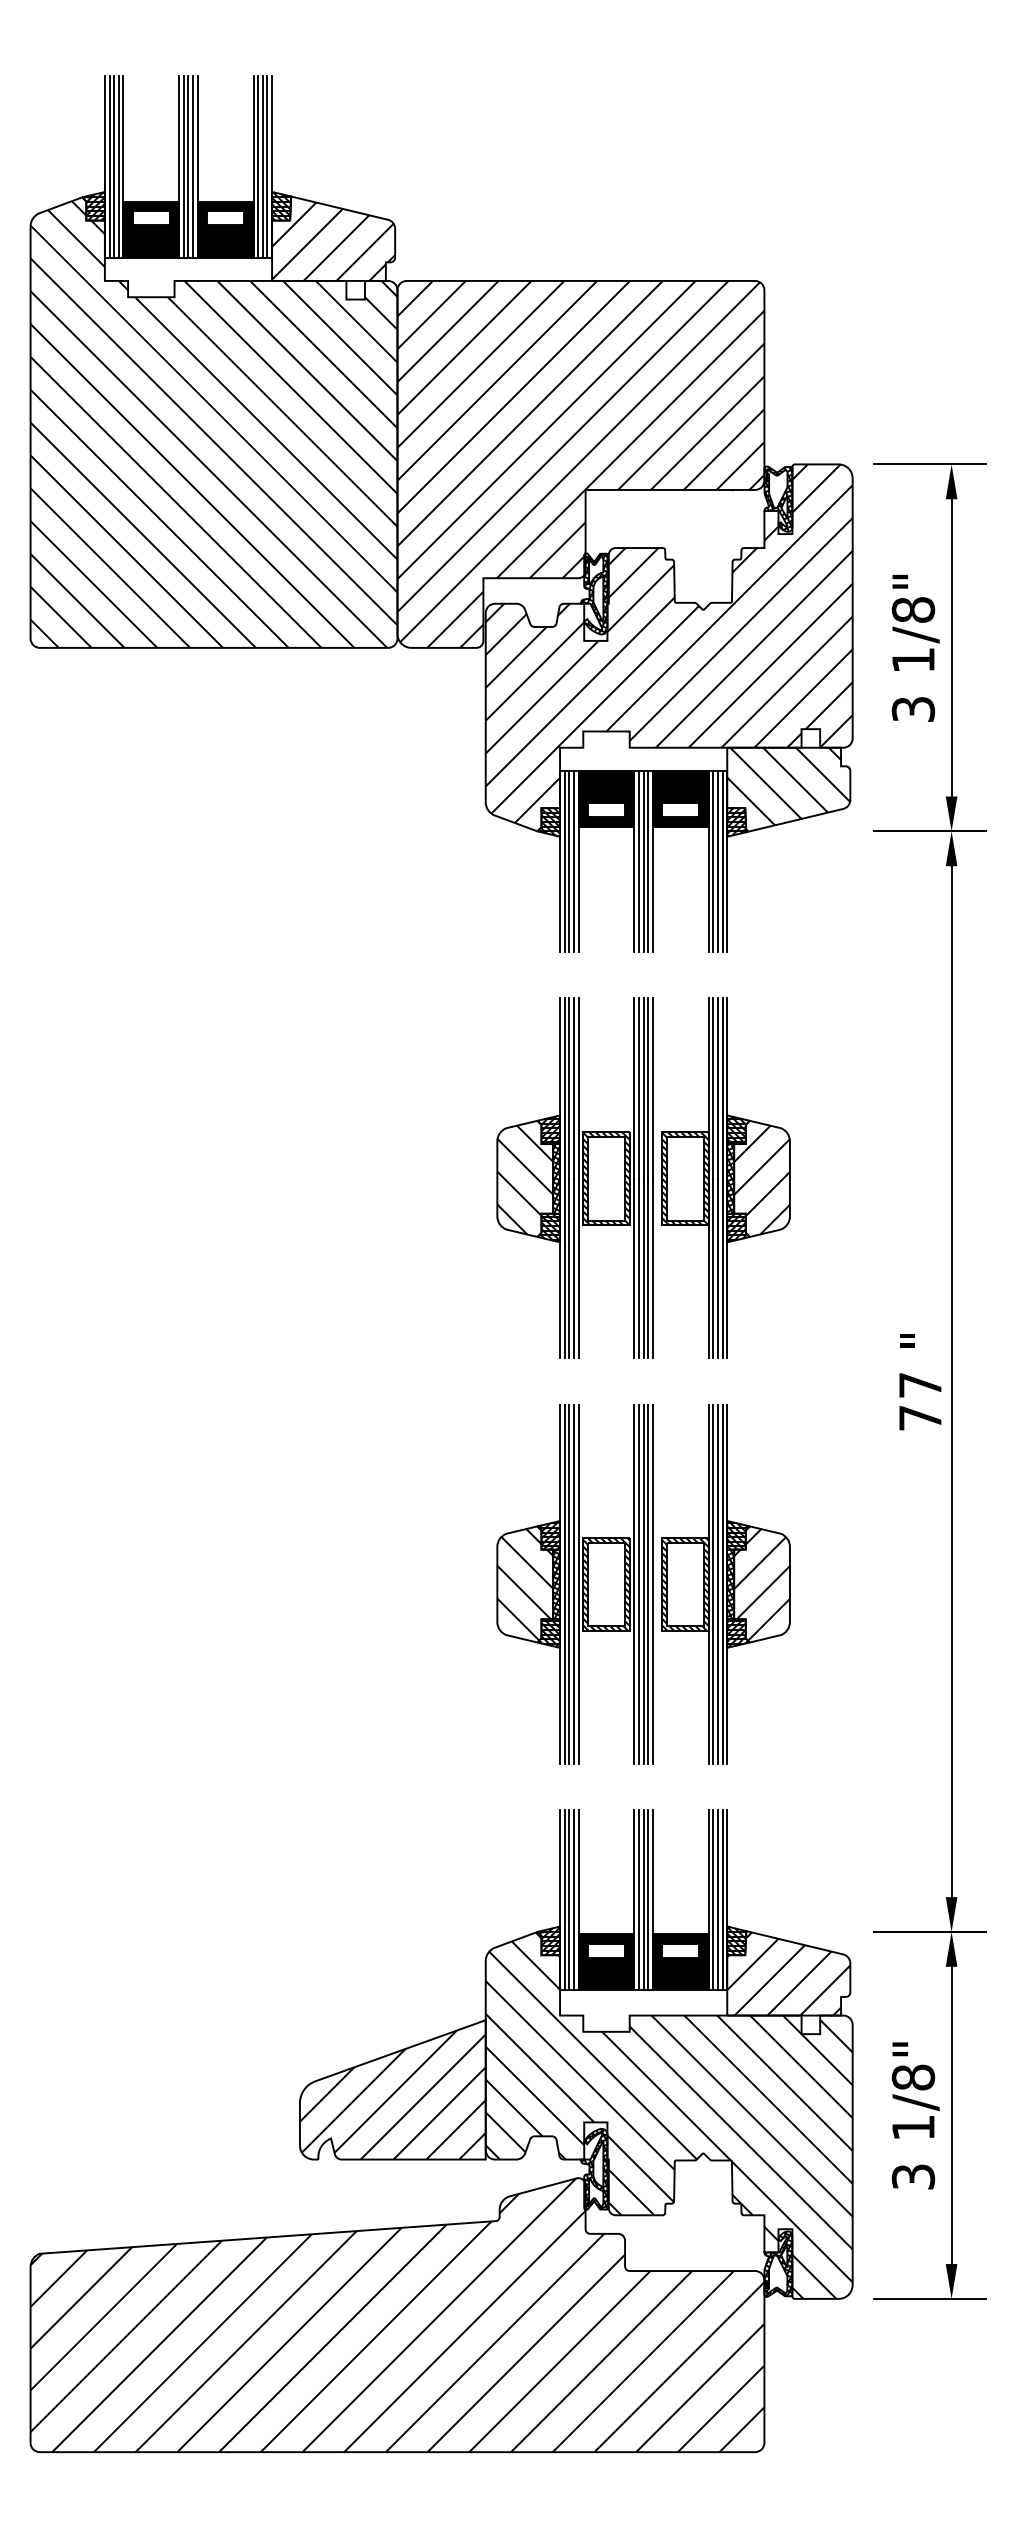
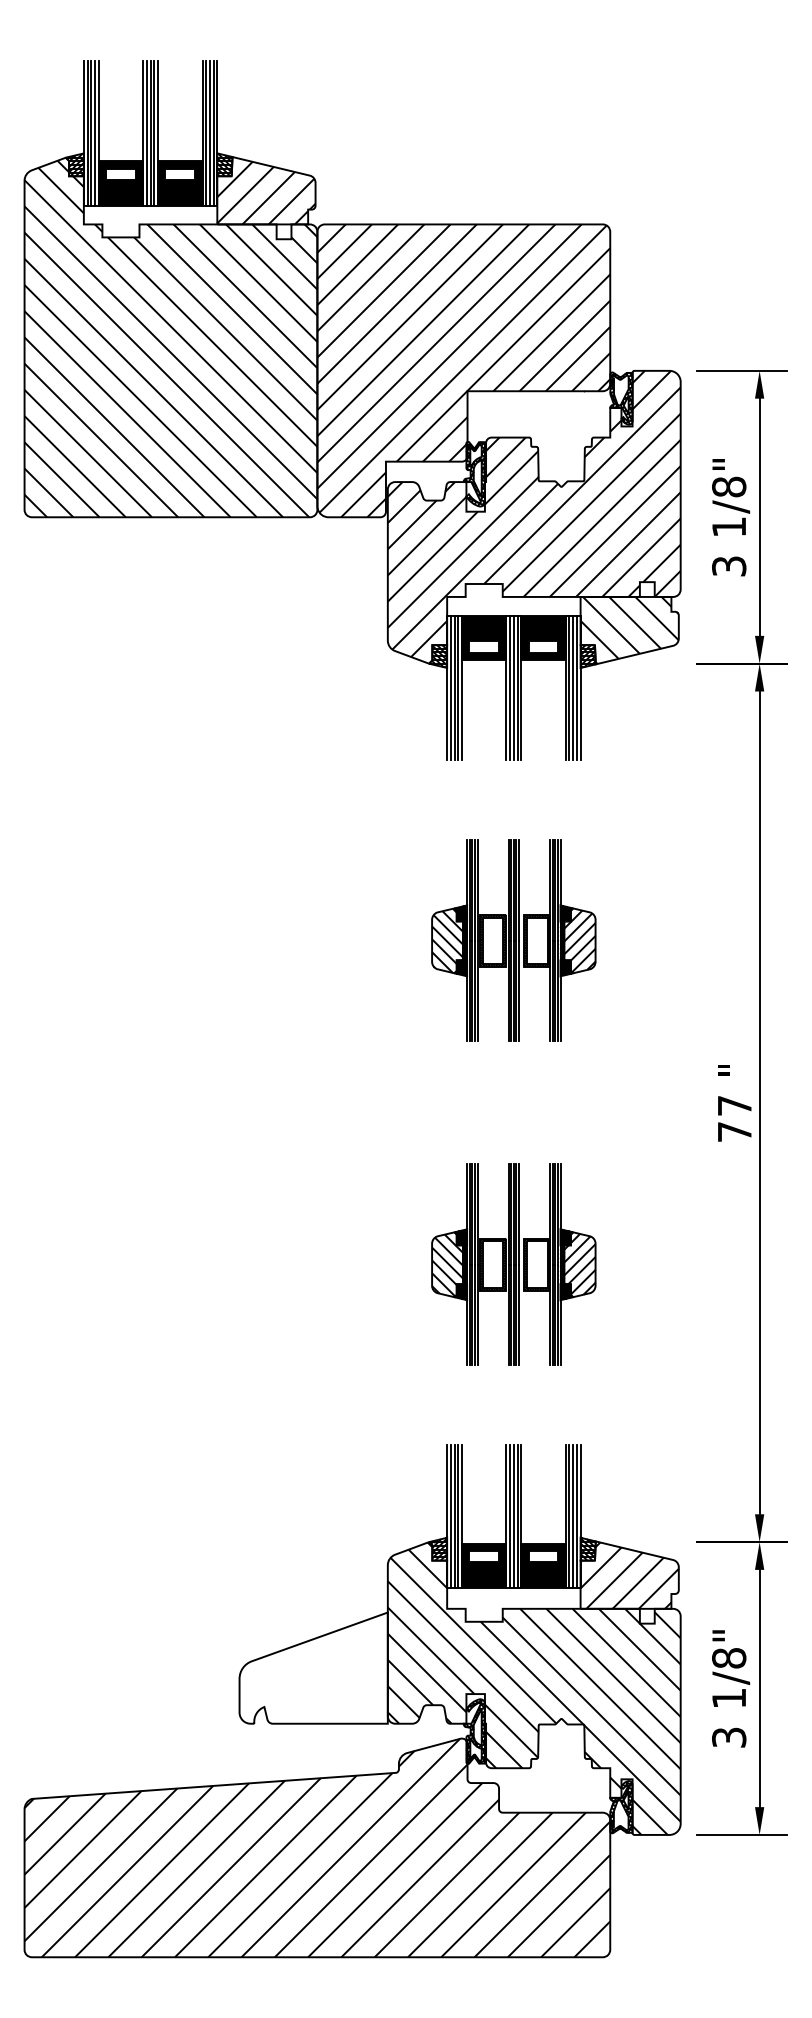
part: (643, 1177) -> (513, 939), size x0.7
part: (643, 1584) -> (513, 1264), size x0.7
hatch: (392, 2094) -> (313, 1671), removed

